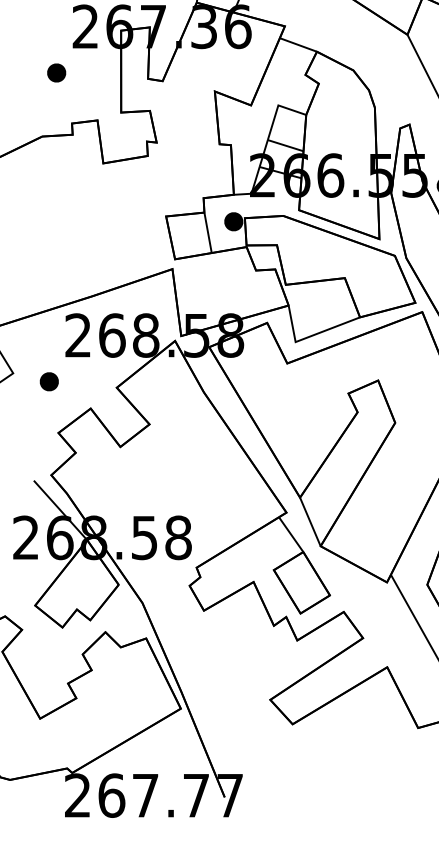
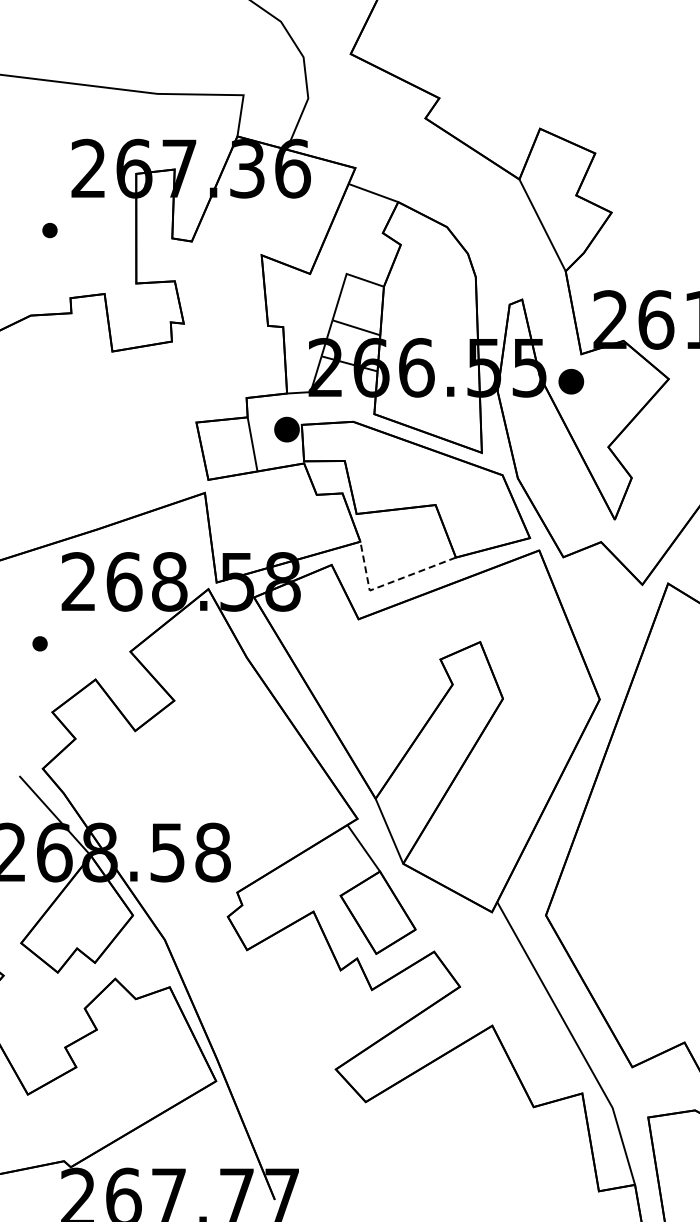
part: (56, 72) -> (49, 230), size x0.6
line: (310, 336) -> (389, 583), solid -> dashed
part: (48, 381) -> (39, 643), size x0.6

